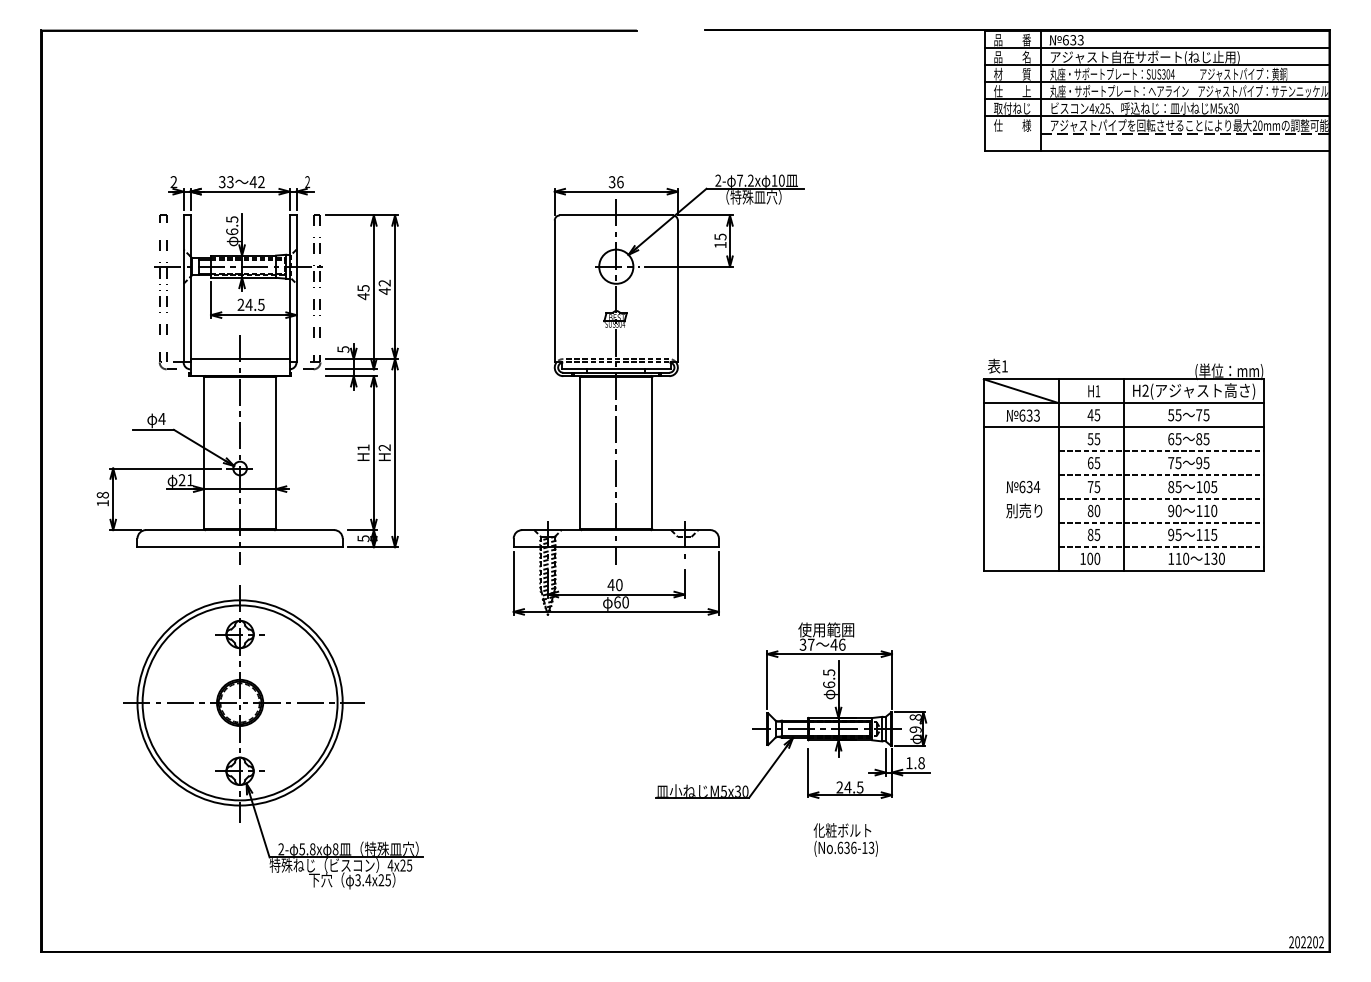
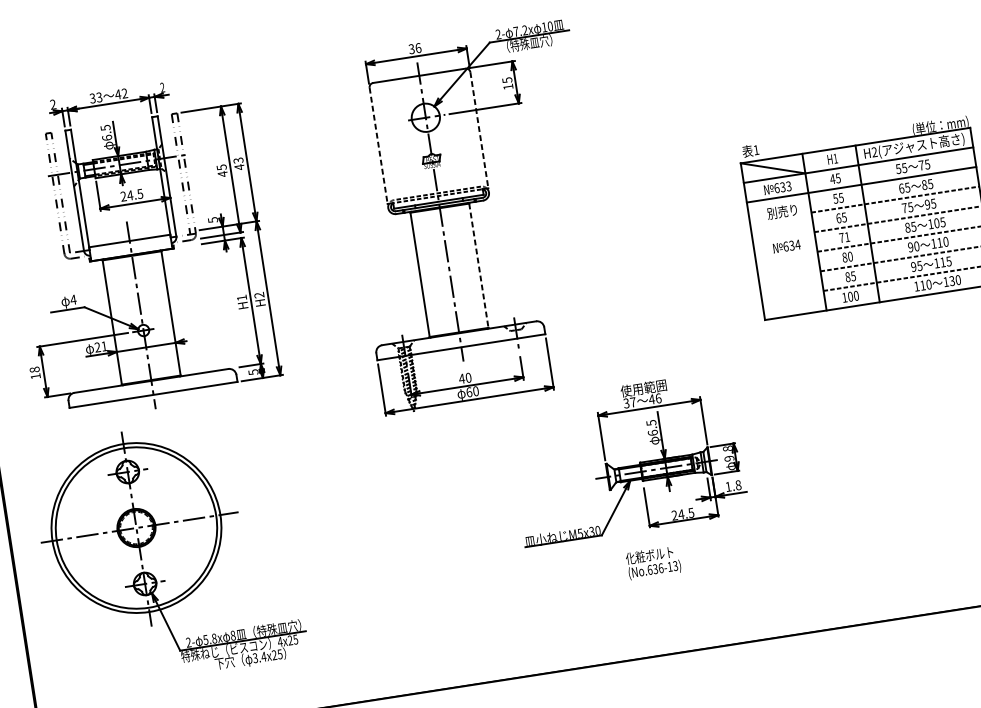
text: (384, 282) -> (238, 160), 42 -> 43
line: (554, 291) -> (378, 145), solid -> dashed
line: (677, 291) -> (479, 130), solid -> dashed
line: (652, 453) -> (479, 266), solid -> dashed
text: (1097, 487) -> (847, 237), 75 -> 71
text: (1024, 510) -> (782, 211), moved
part: (273, 737) -> (168, 552), moved
text: (845, 839) -> (653, 562), moved

